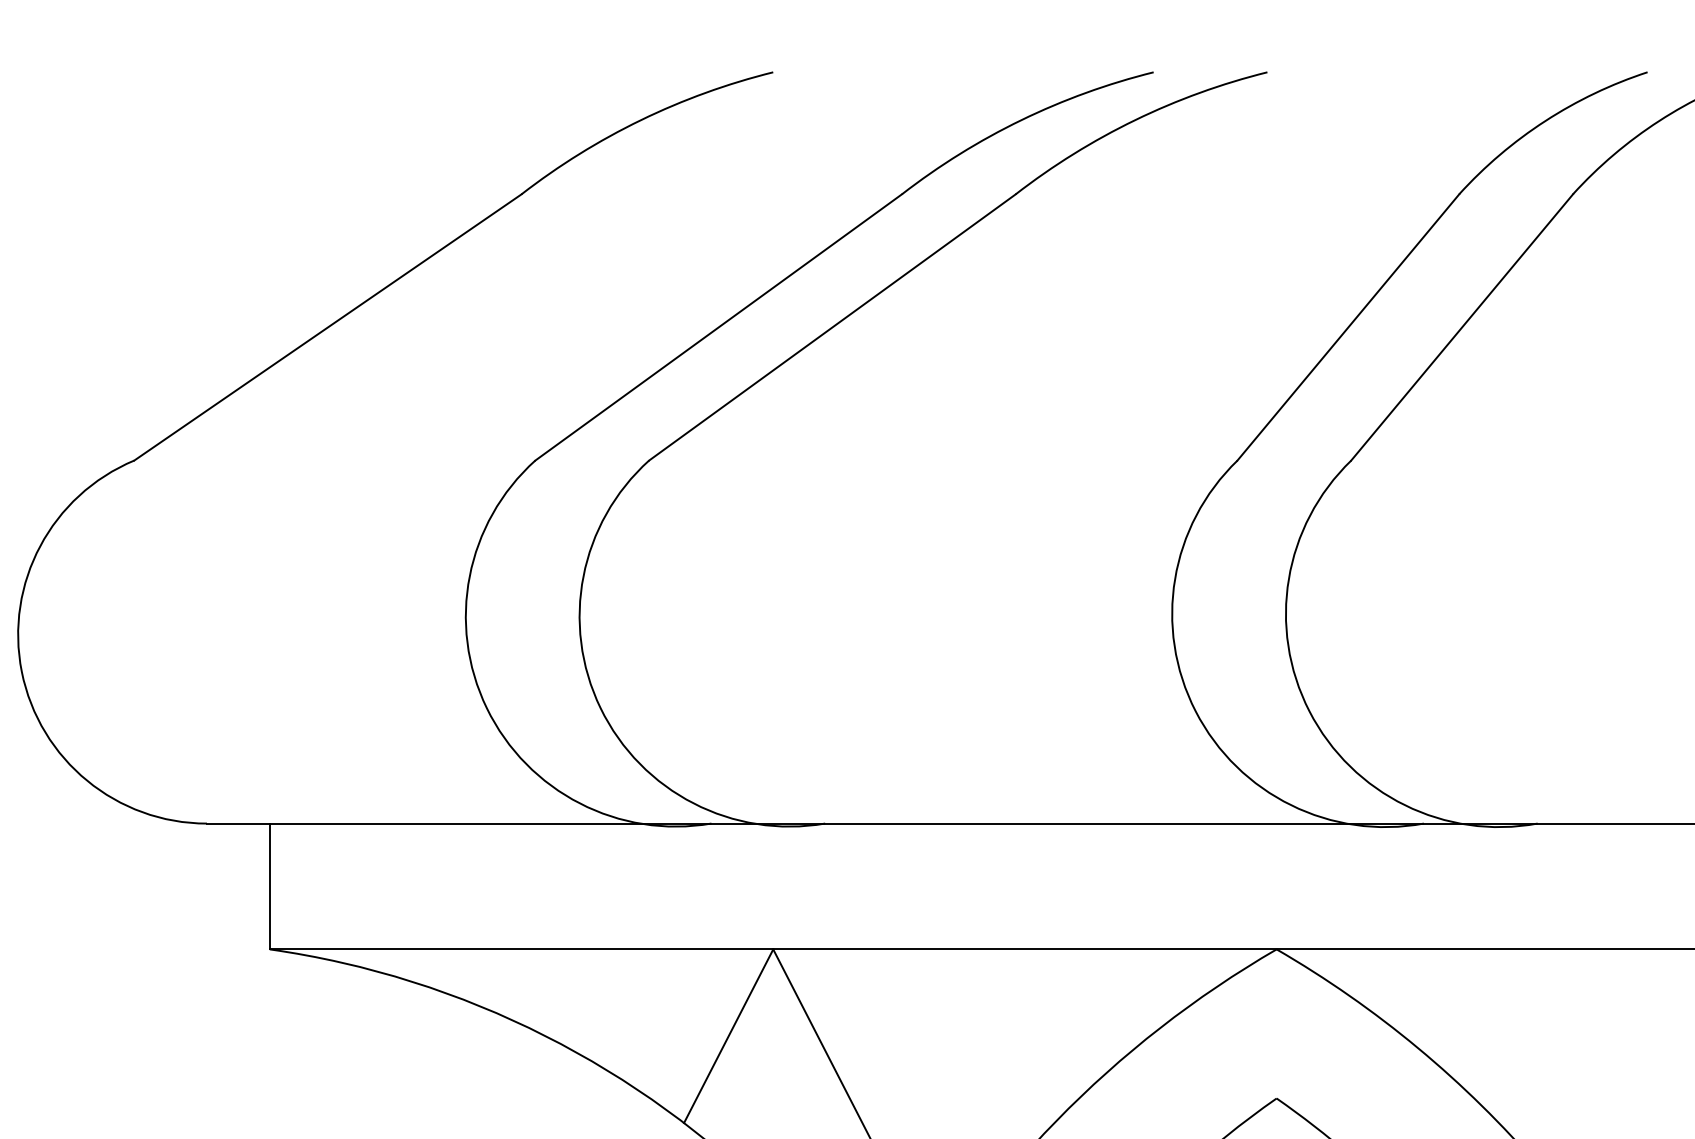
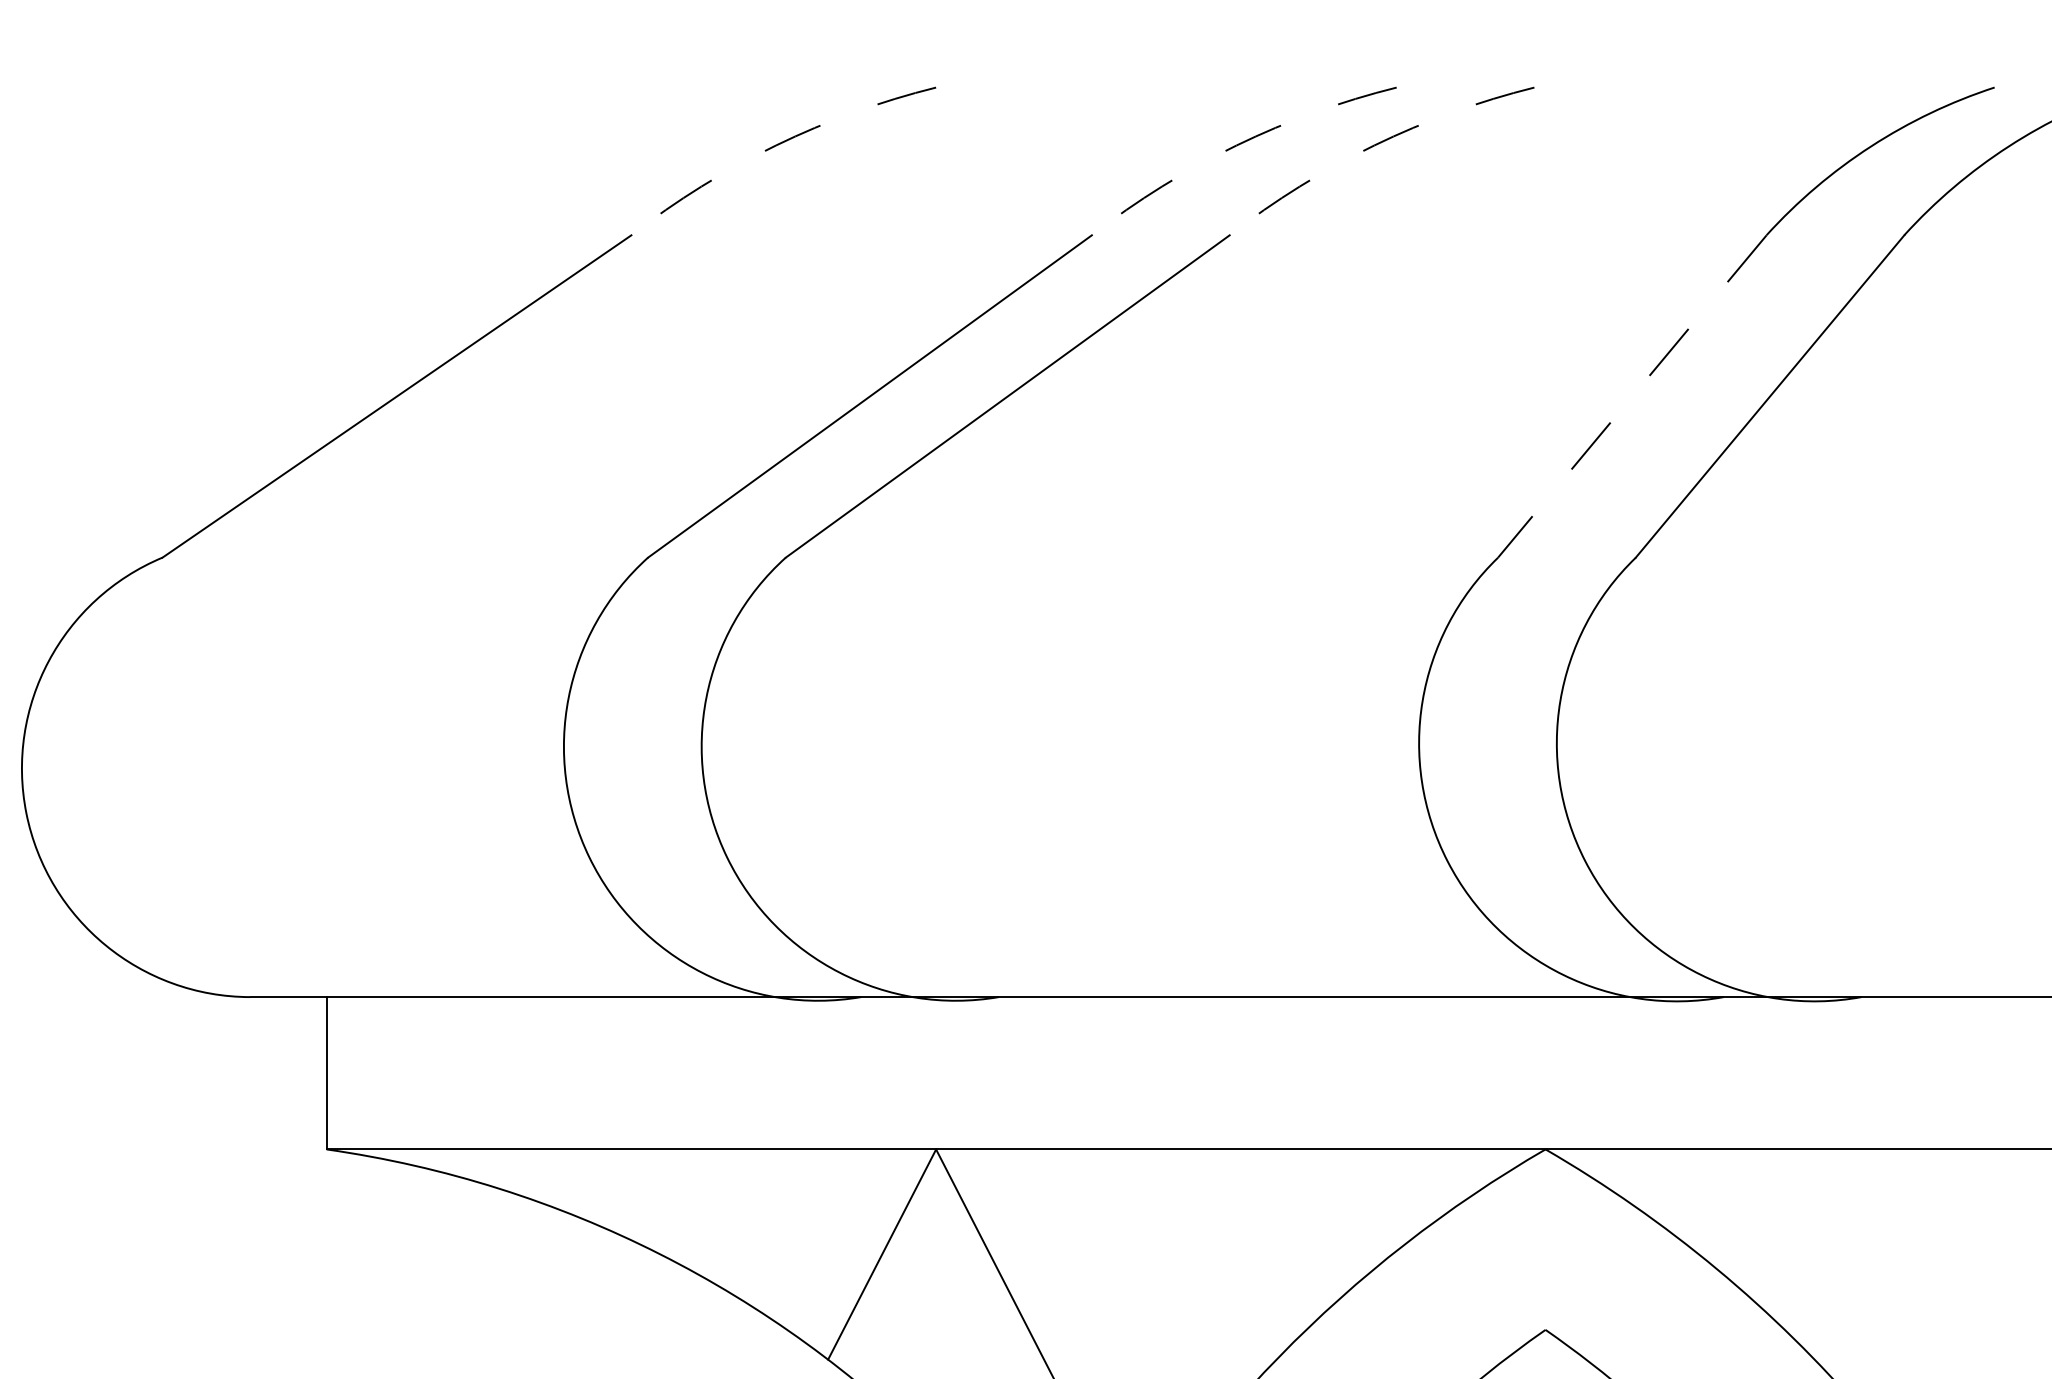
arc: (641, 120) -> (776, 145), solid -> dashed
arc: (1021, 120) -> (1236, 145), solid -> dashed
arc: (1135, 120) -> (1374, 145), solid -> dashed
line: (1348, 327) -> (1632, 396), solid -> dashed

